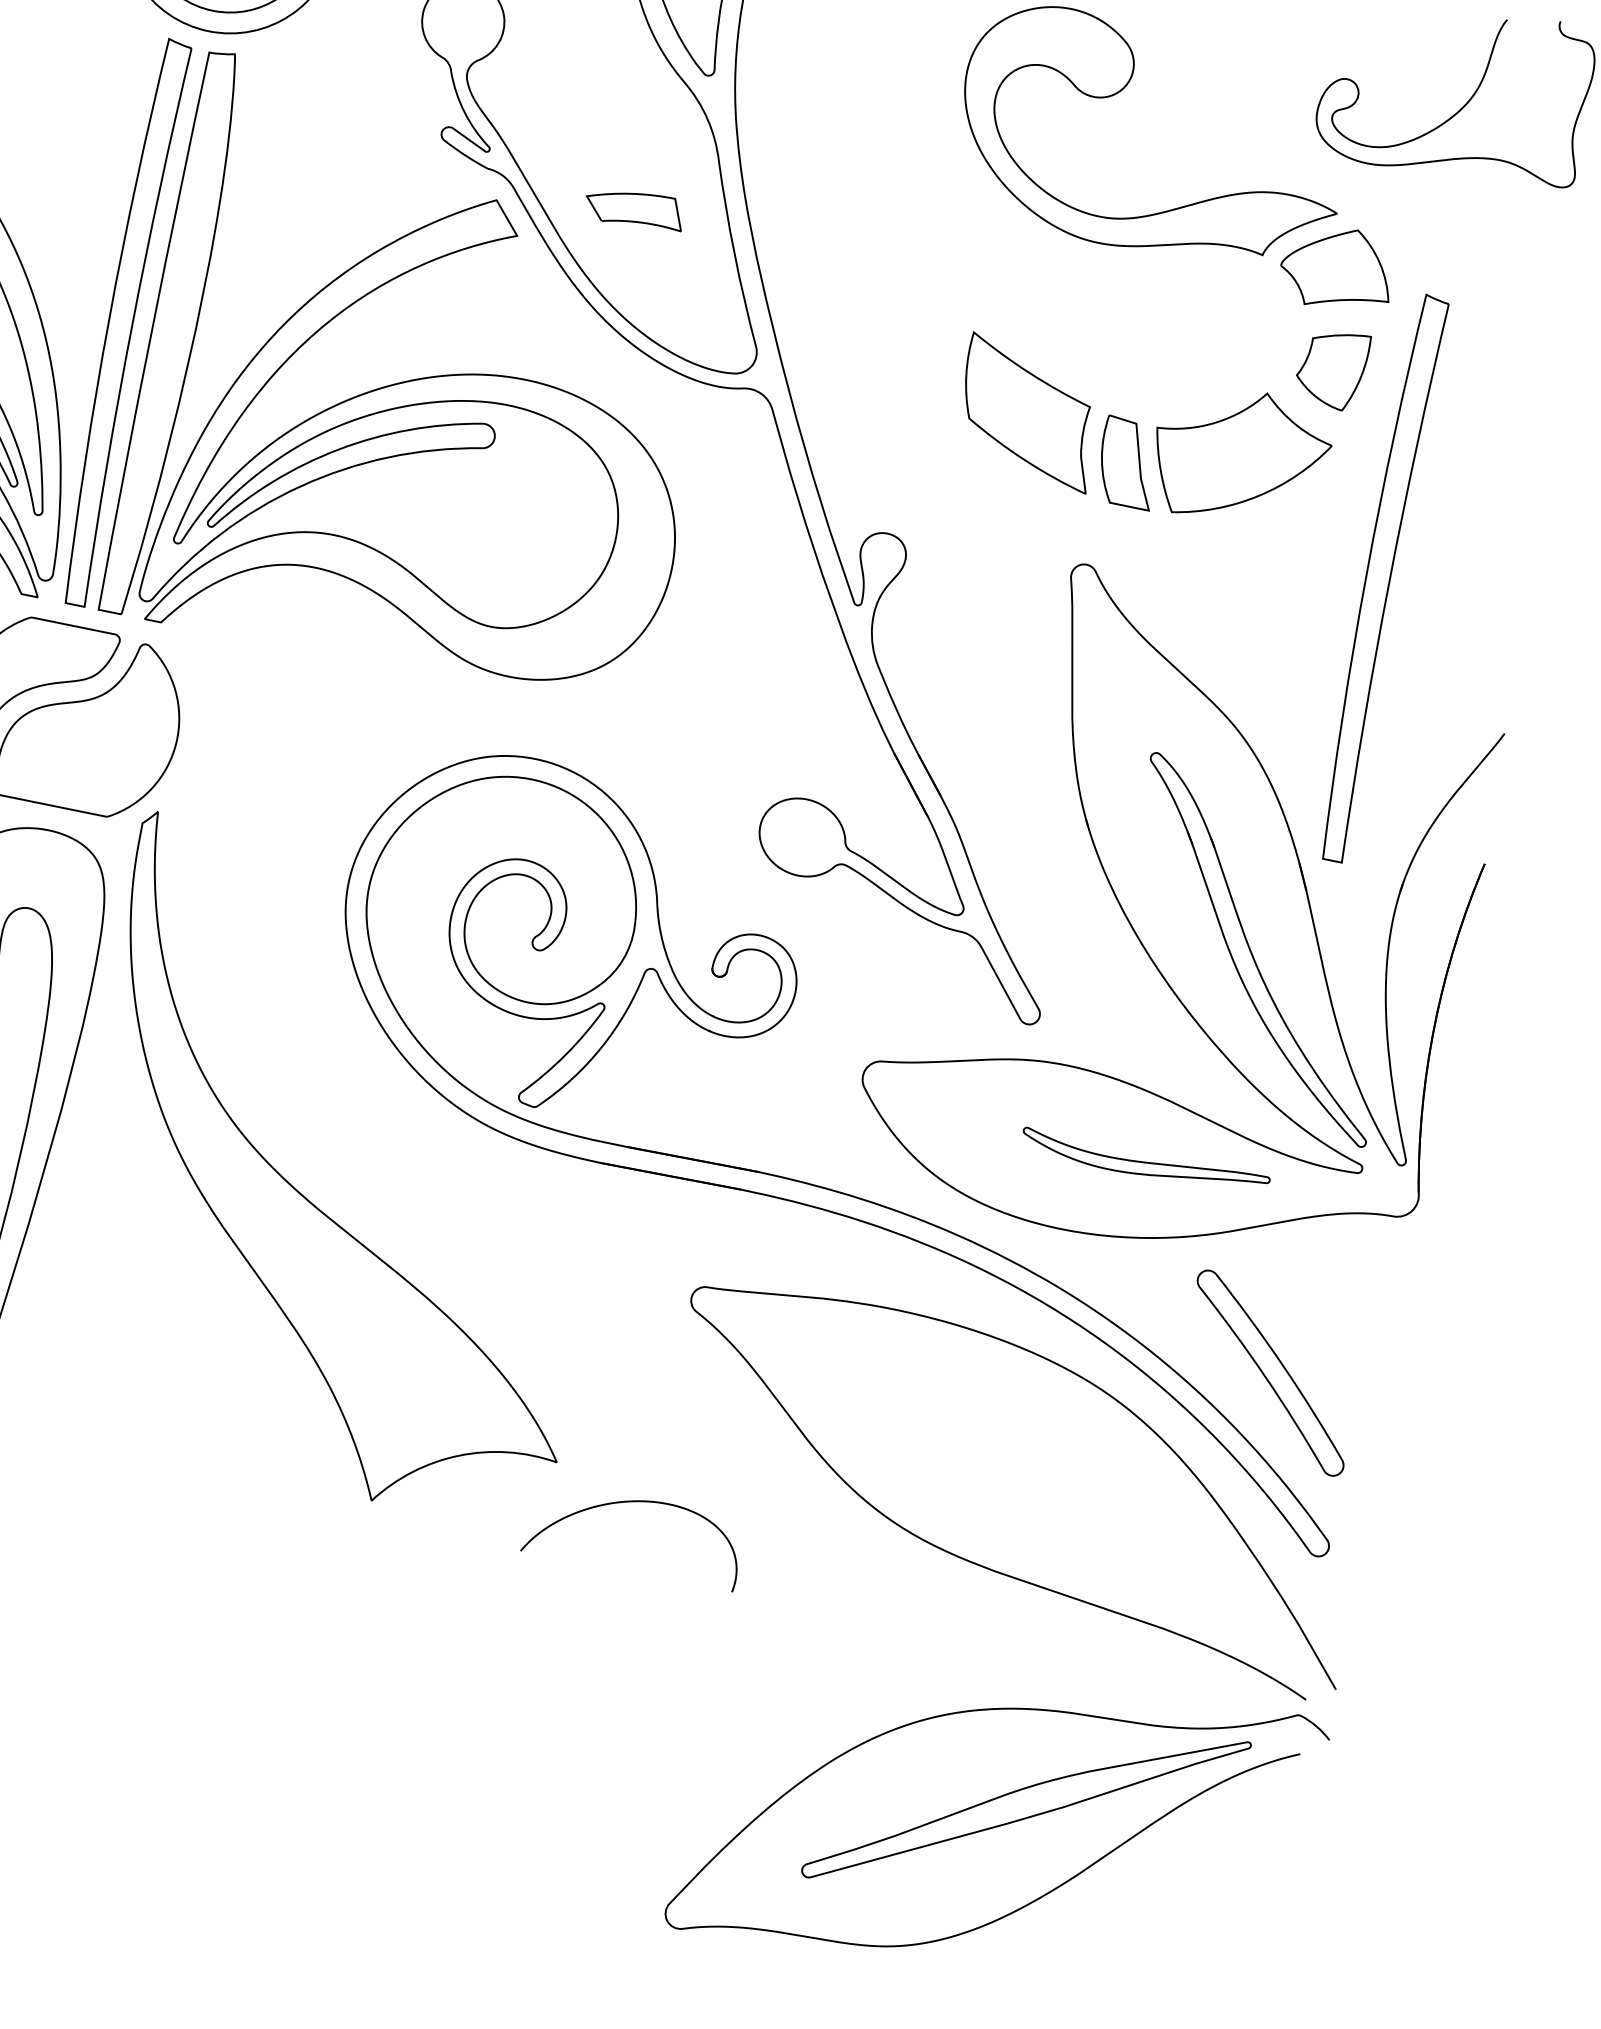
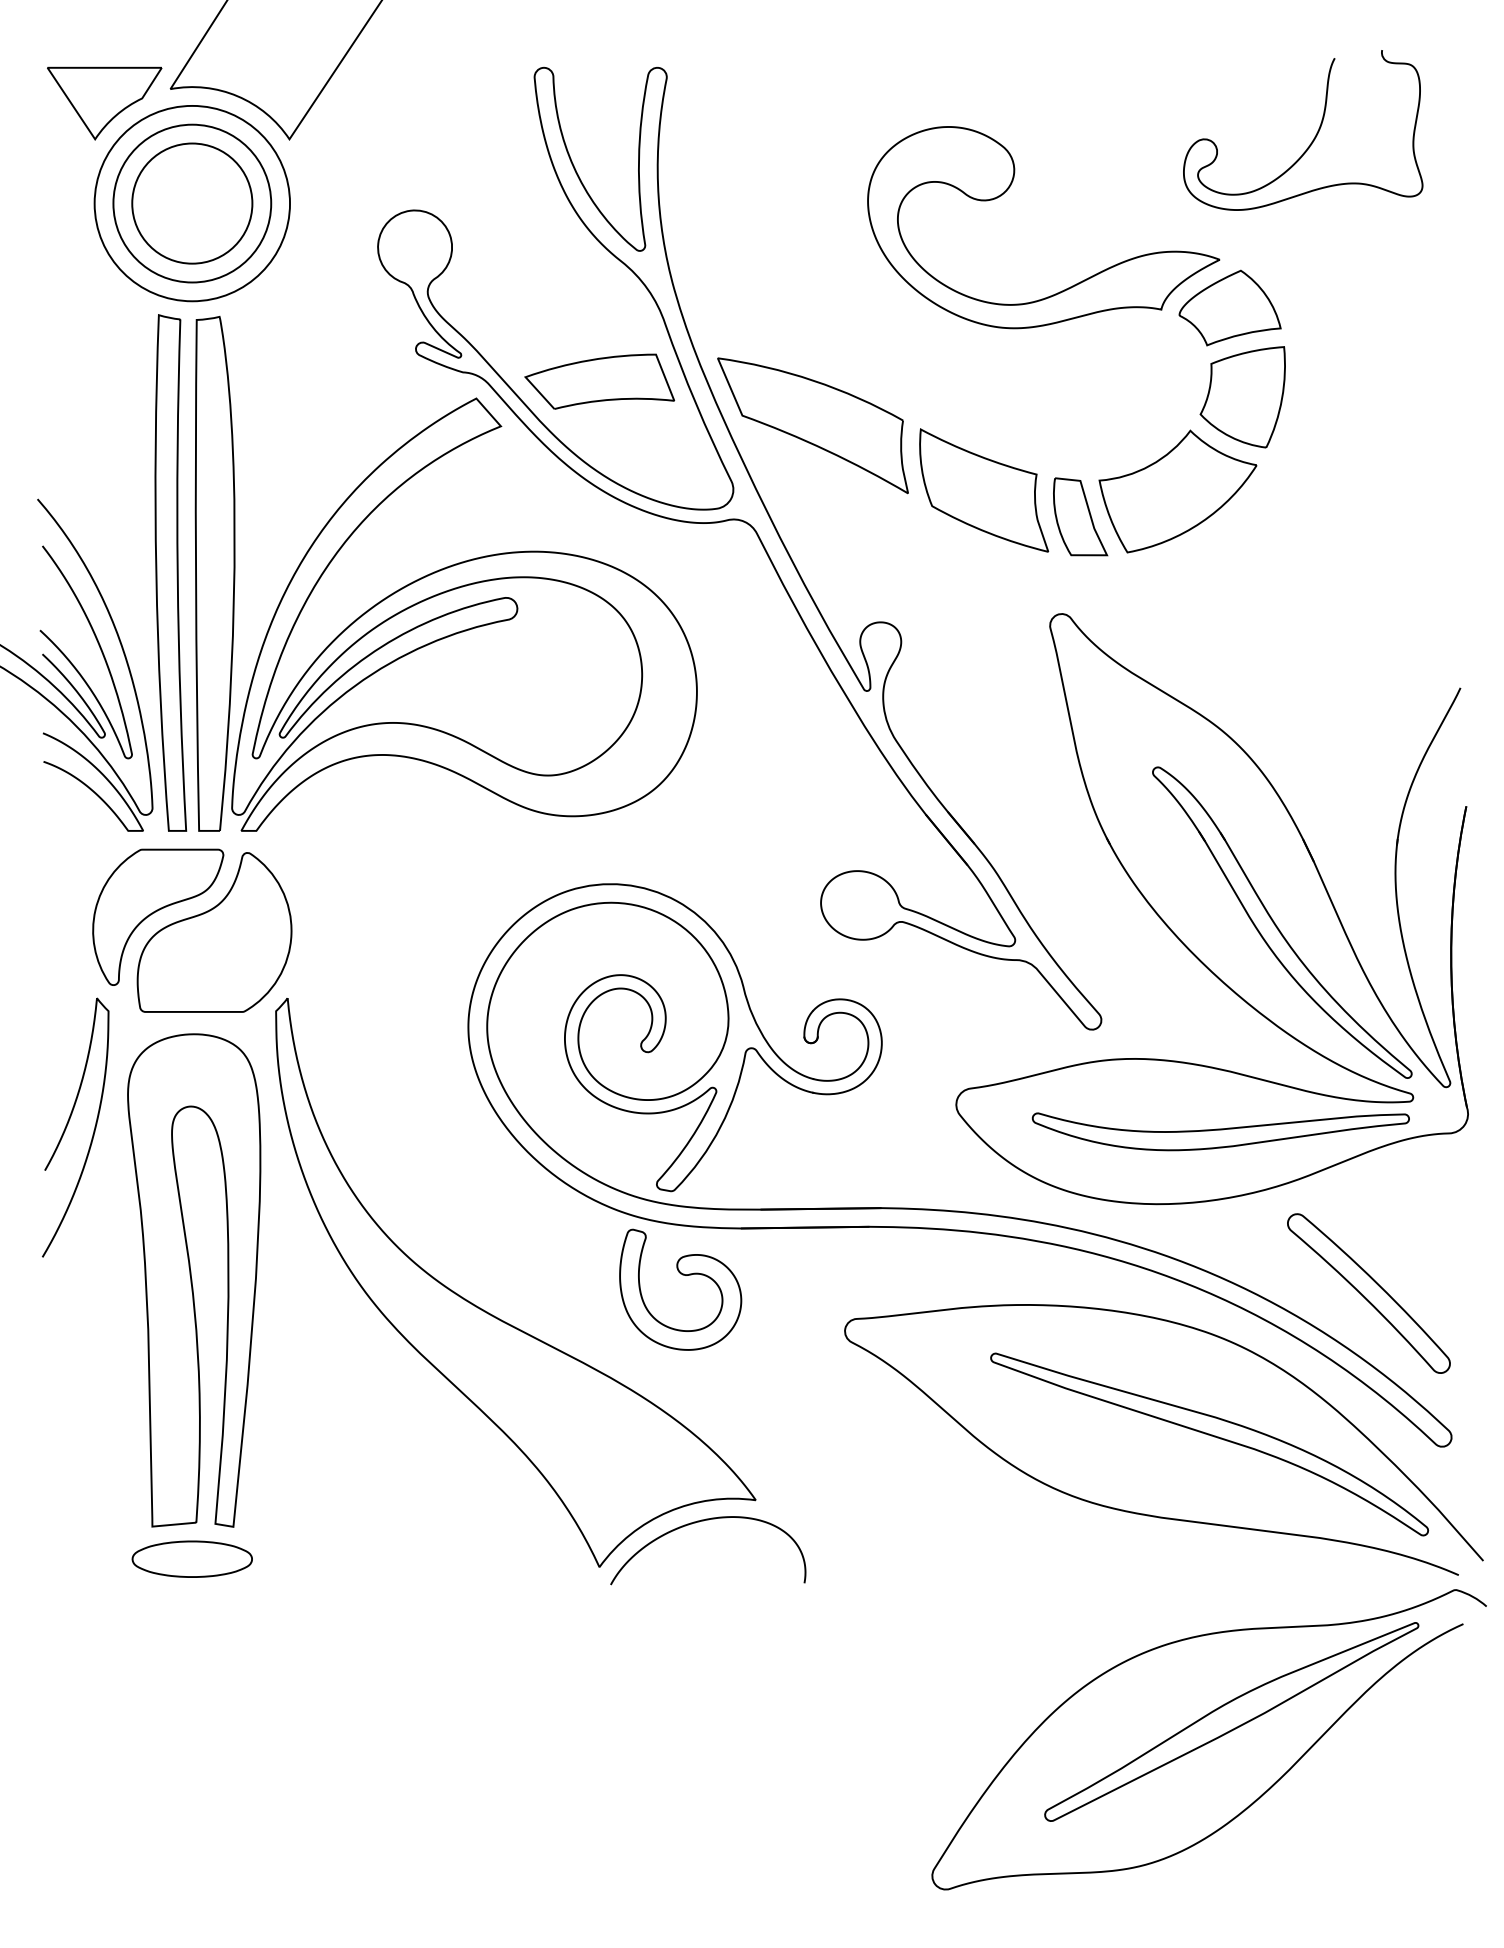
part: (634, 208) -> (599, 381), size x1.67
part: (856, 304) -> (812, 425), added
part: (1331, 368) -> (1242, 397), size x1.43
part: (1382, 577) -> (1324, 572), removed
part: (1144, 1163) -> (1220, 1131), size x1.67
part: (526, 1201) -> (682, 1275), added
part: (1067, 1493) -> (1211, 1436), added
curve: (631, 1502) -> (699, 1522), moved

